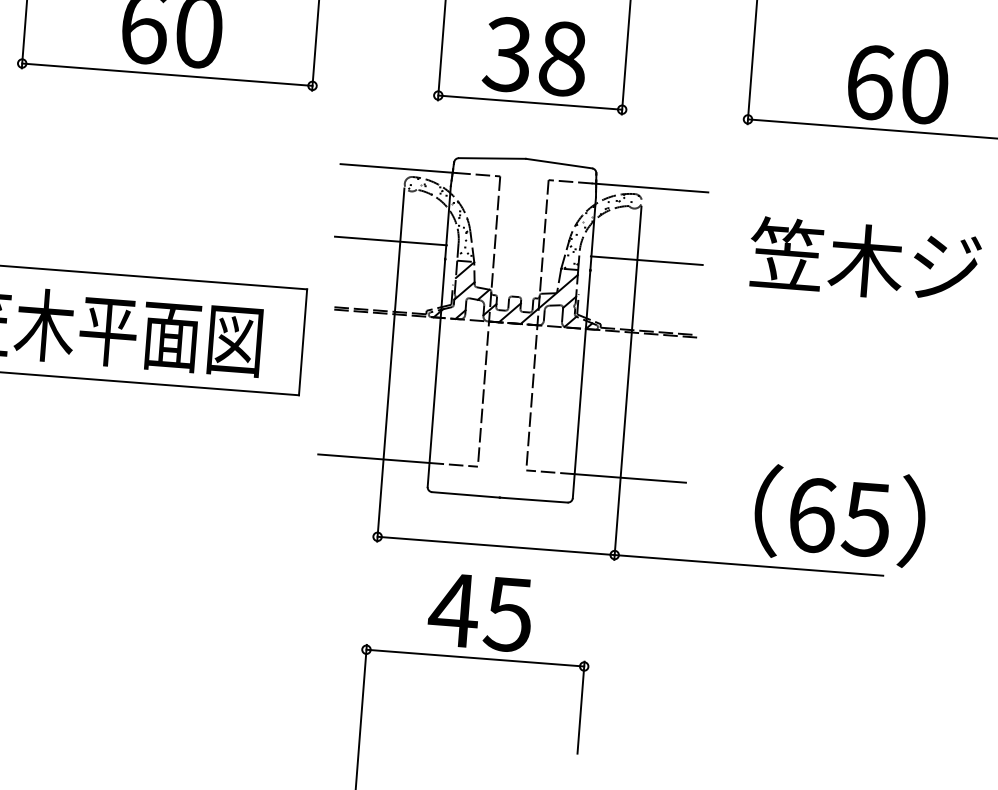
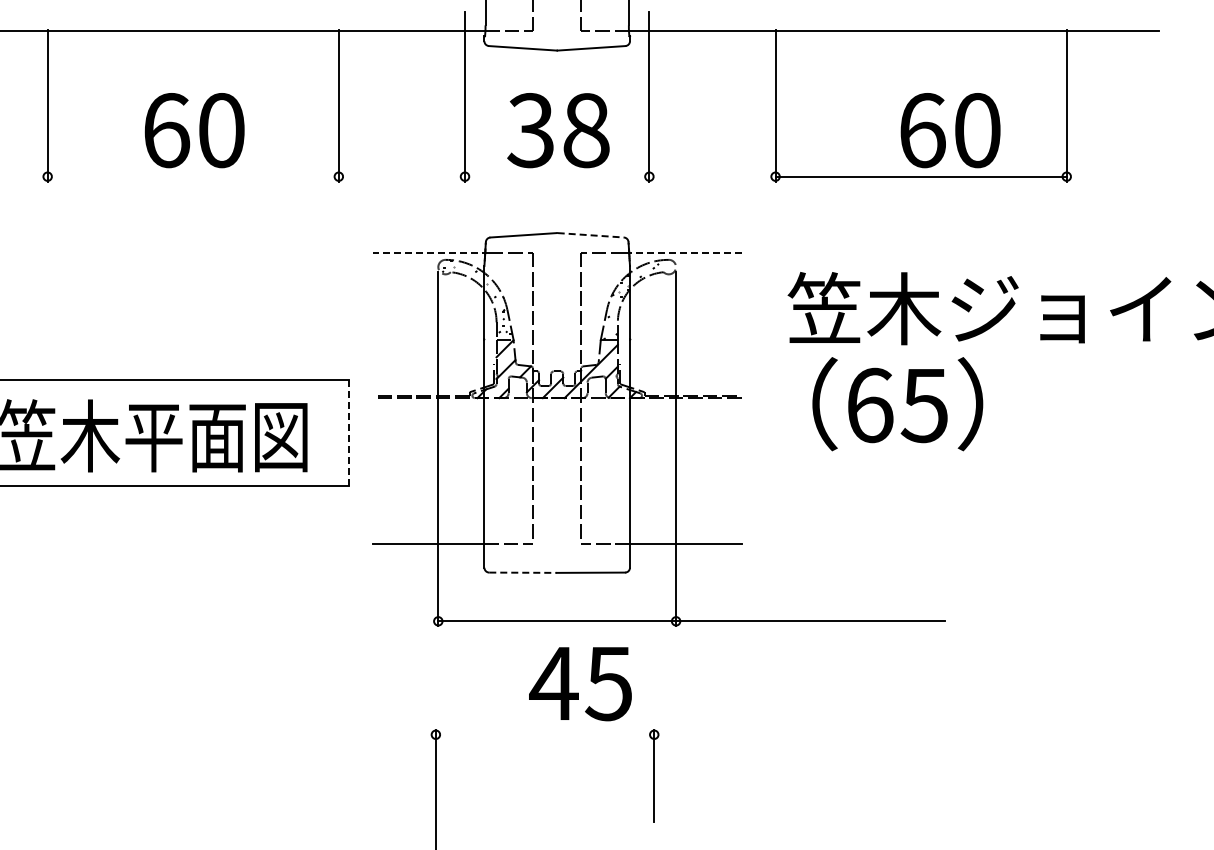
line: (166, 74) -> (192, 176), removed
text: (898, 84) -> (950, 130), moved
line: (530, 102) -> (557, 176), removed
line: (559, 163) -> (591, 235), solid -> dashed
line: (398, 168) -> (430, 252), solid -> dashed
line: (650, 187) -> (683, 252), solid -> dashed
line: (390, 241) -> (428, 325), removed
line: (646, 260) -> (685, 325), removed
line: (303, 342) -> (349, 433), solid -> dashed
line: (466, 494) -> (523, 572), solid -> dashed
text: (839, 516) -> (897, 404), moved
text: (480, 613) -> (580, 684), moved
line: (474, 657) -> (544, 734), removed

